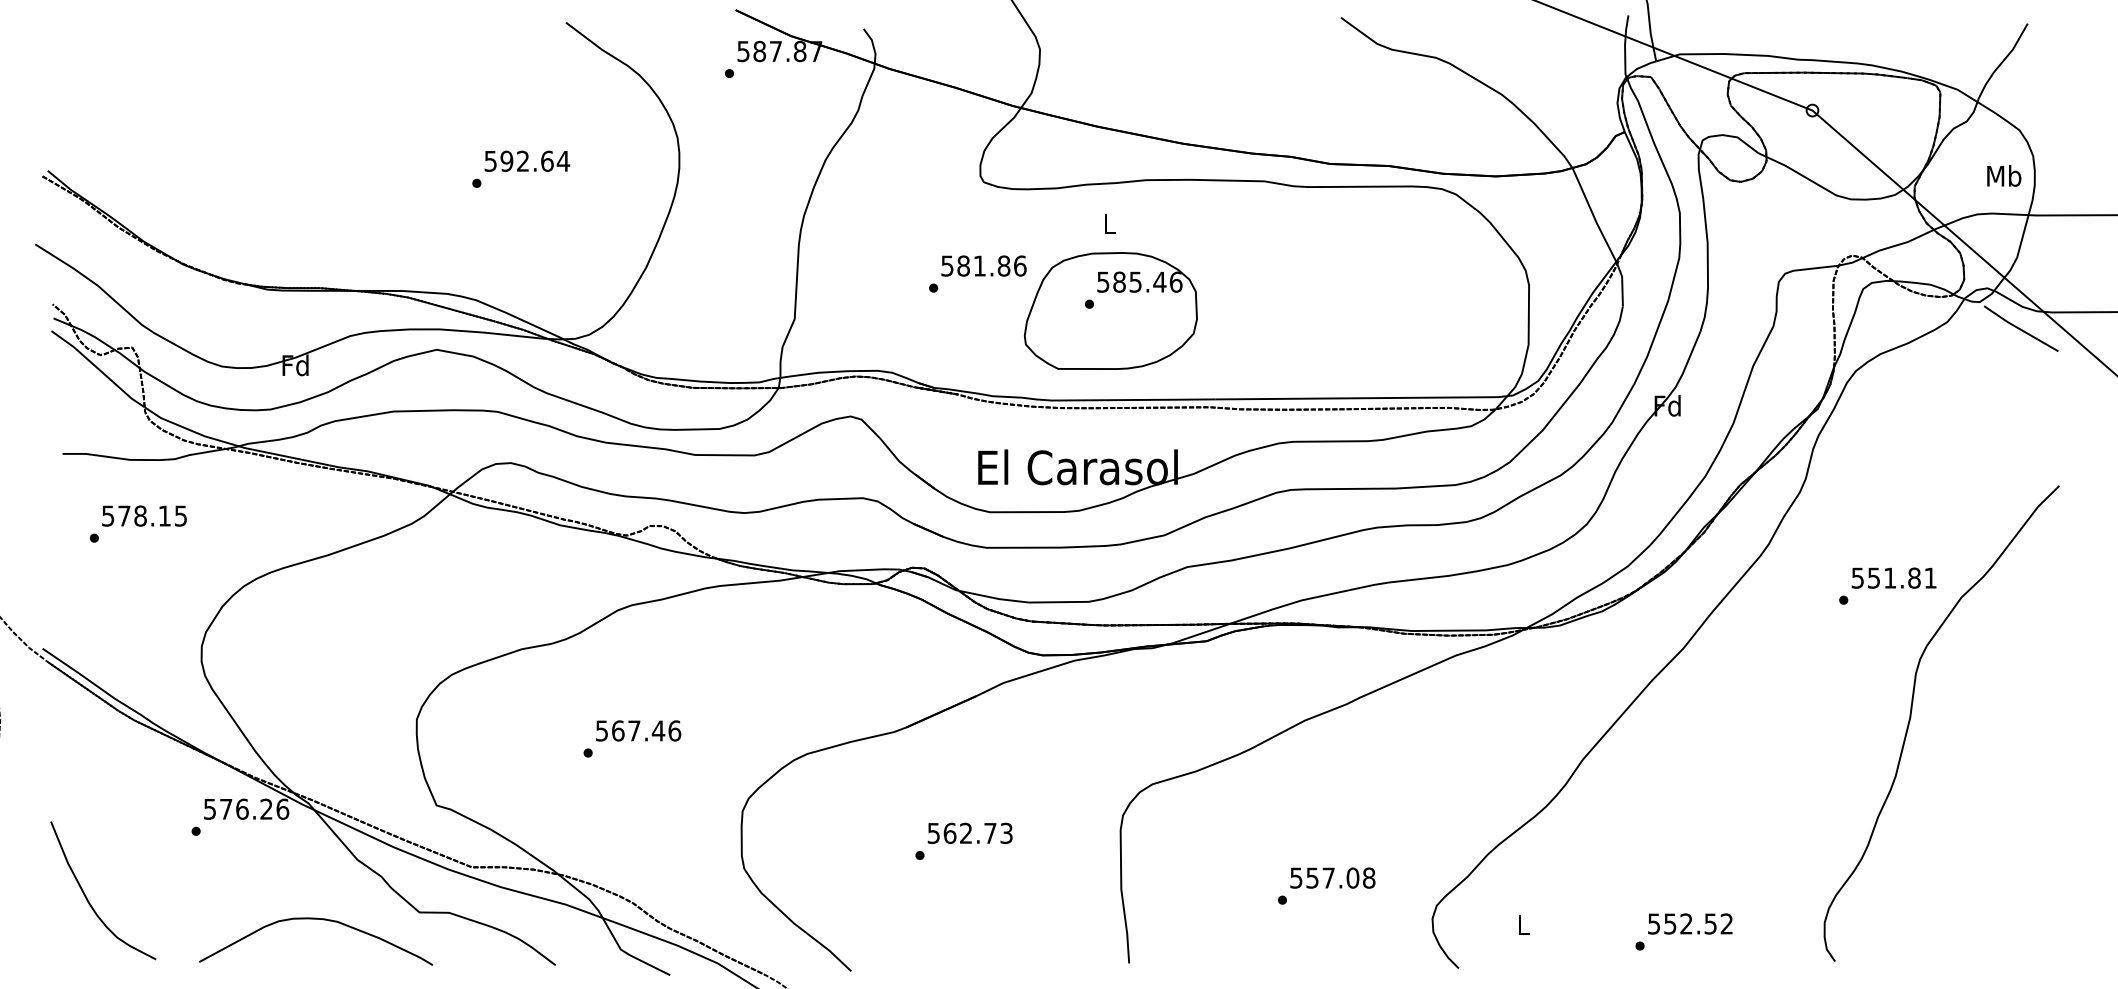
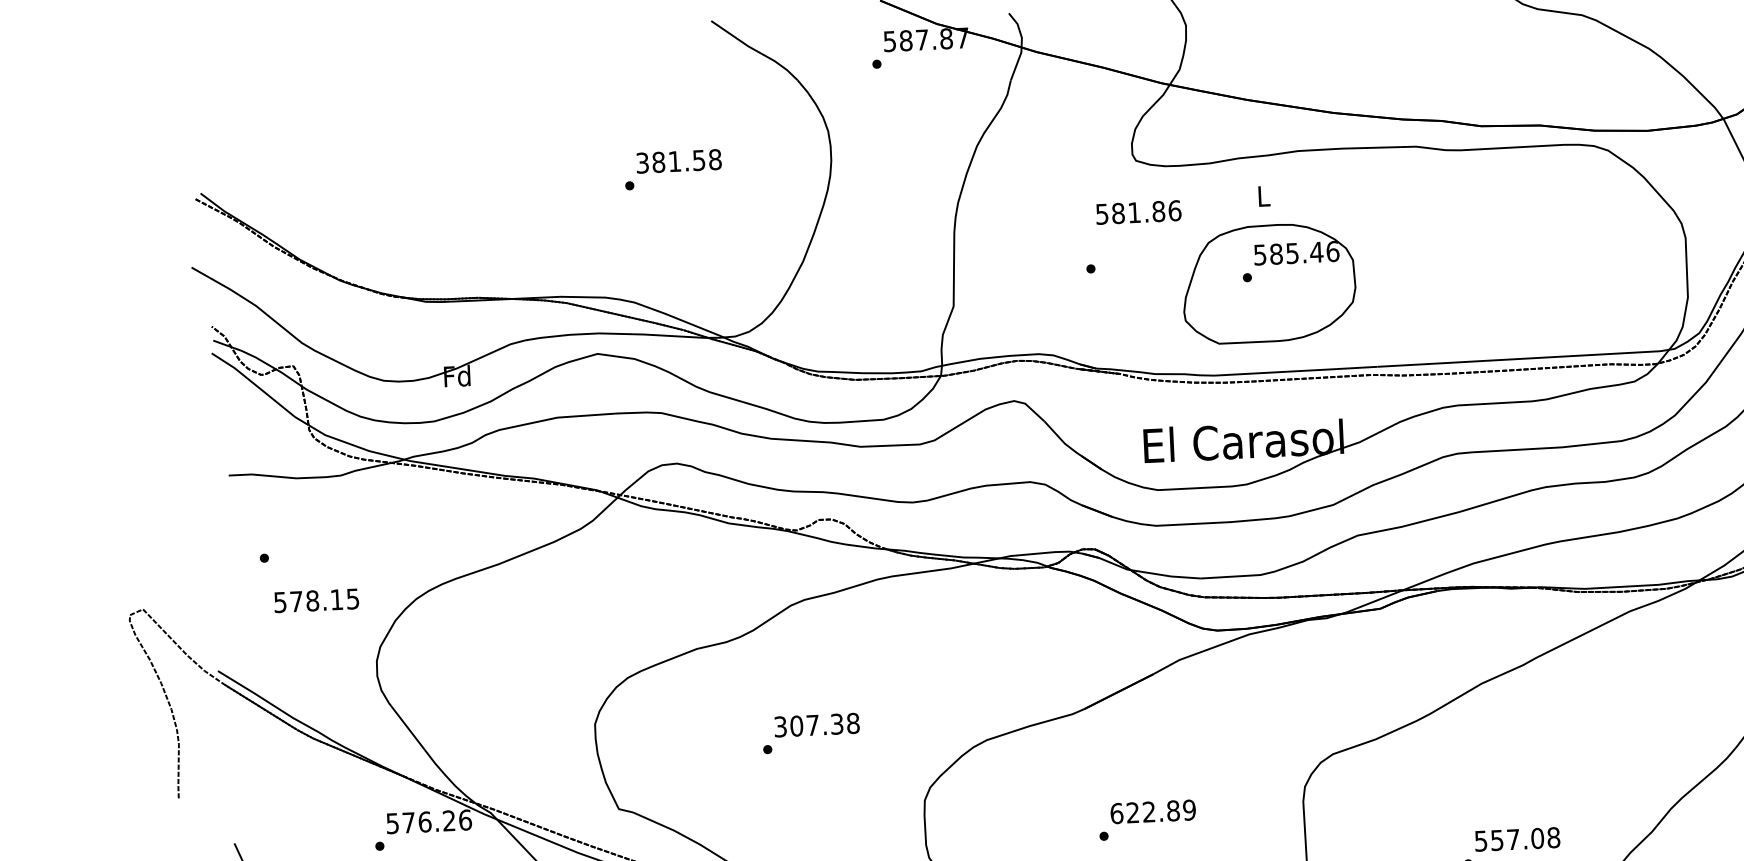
text: (527, 160) -> (679, 160), 592.64 -> 381.58
text: (983, 265) -> (1138, 212), moved
text: (144, 515) -> (316, 600), moved
text: (638, 730) -> (816, 724), 567.46 -> 307.38
text: (969, 833) -> (1152, 812), 562.73 -> 622.89

